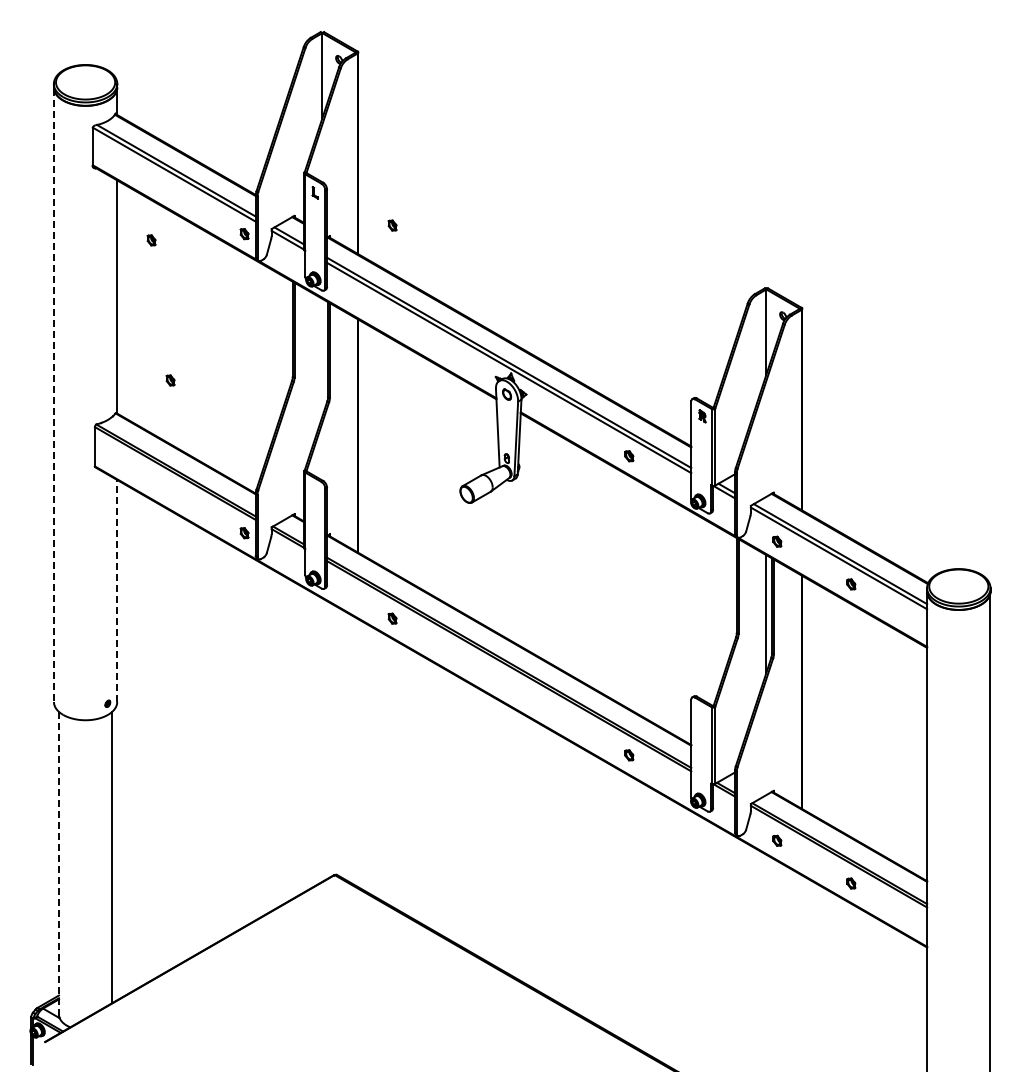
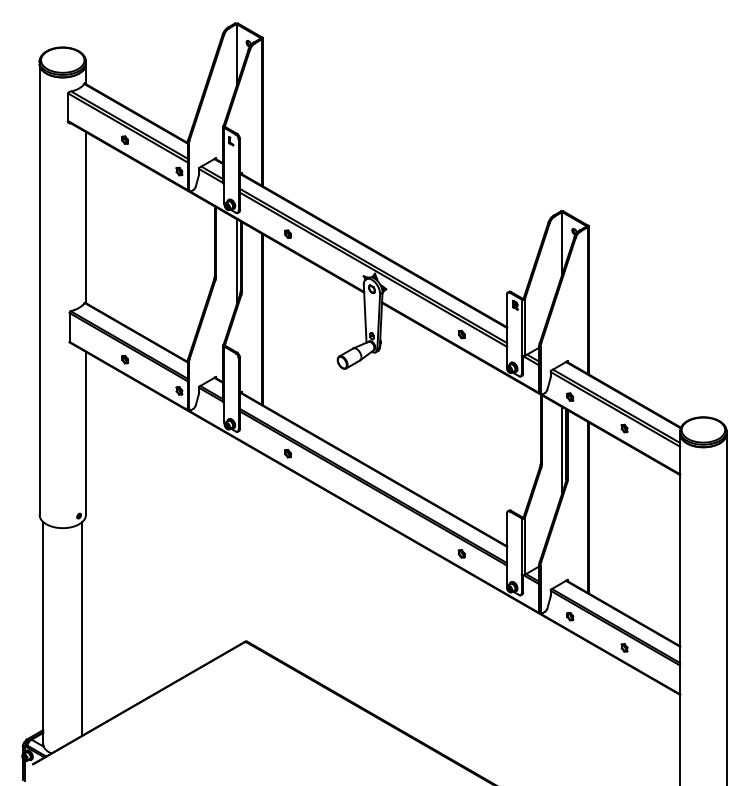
part: (392, 225) -> (287, 234), moved
part: (151, 240) -> (125, 140), moved
line: (322, 357) -> (236, 262), added
part: (170, 380) -> (125, 359), moved
line: (53, 395) -> (39, 289), dashed -> solid
line: (117, 590) -> (86, 432), dashed -> solid
line: (59, 864) -> (43, 633), dashed -> solid

